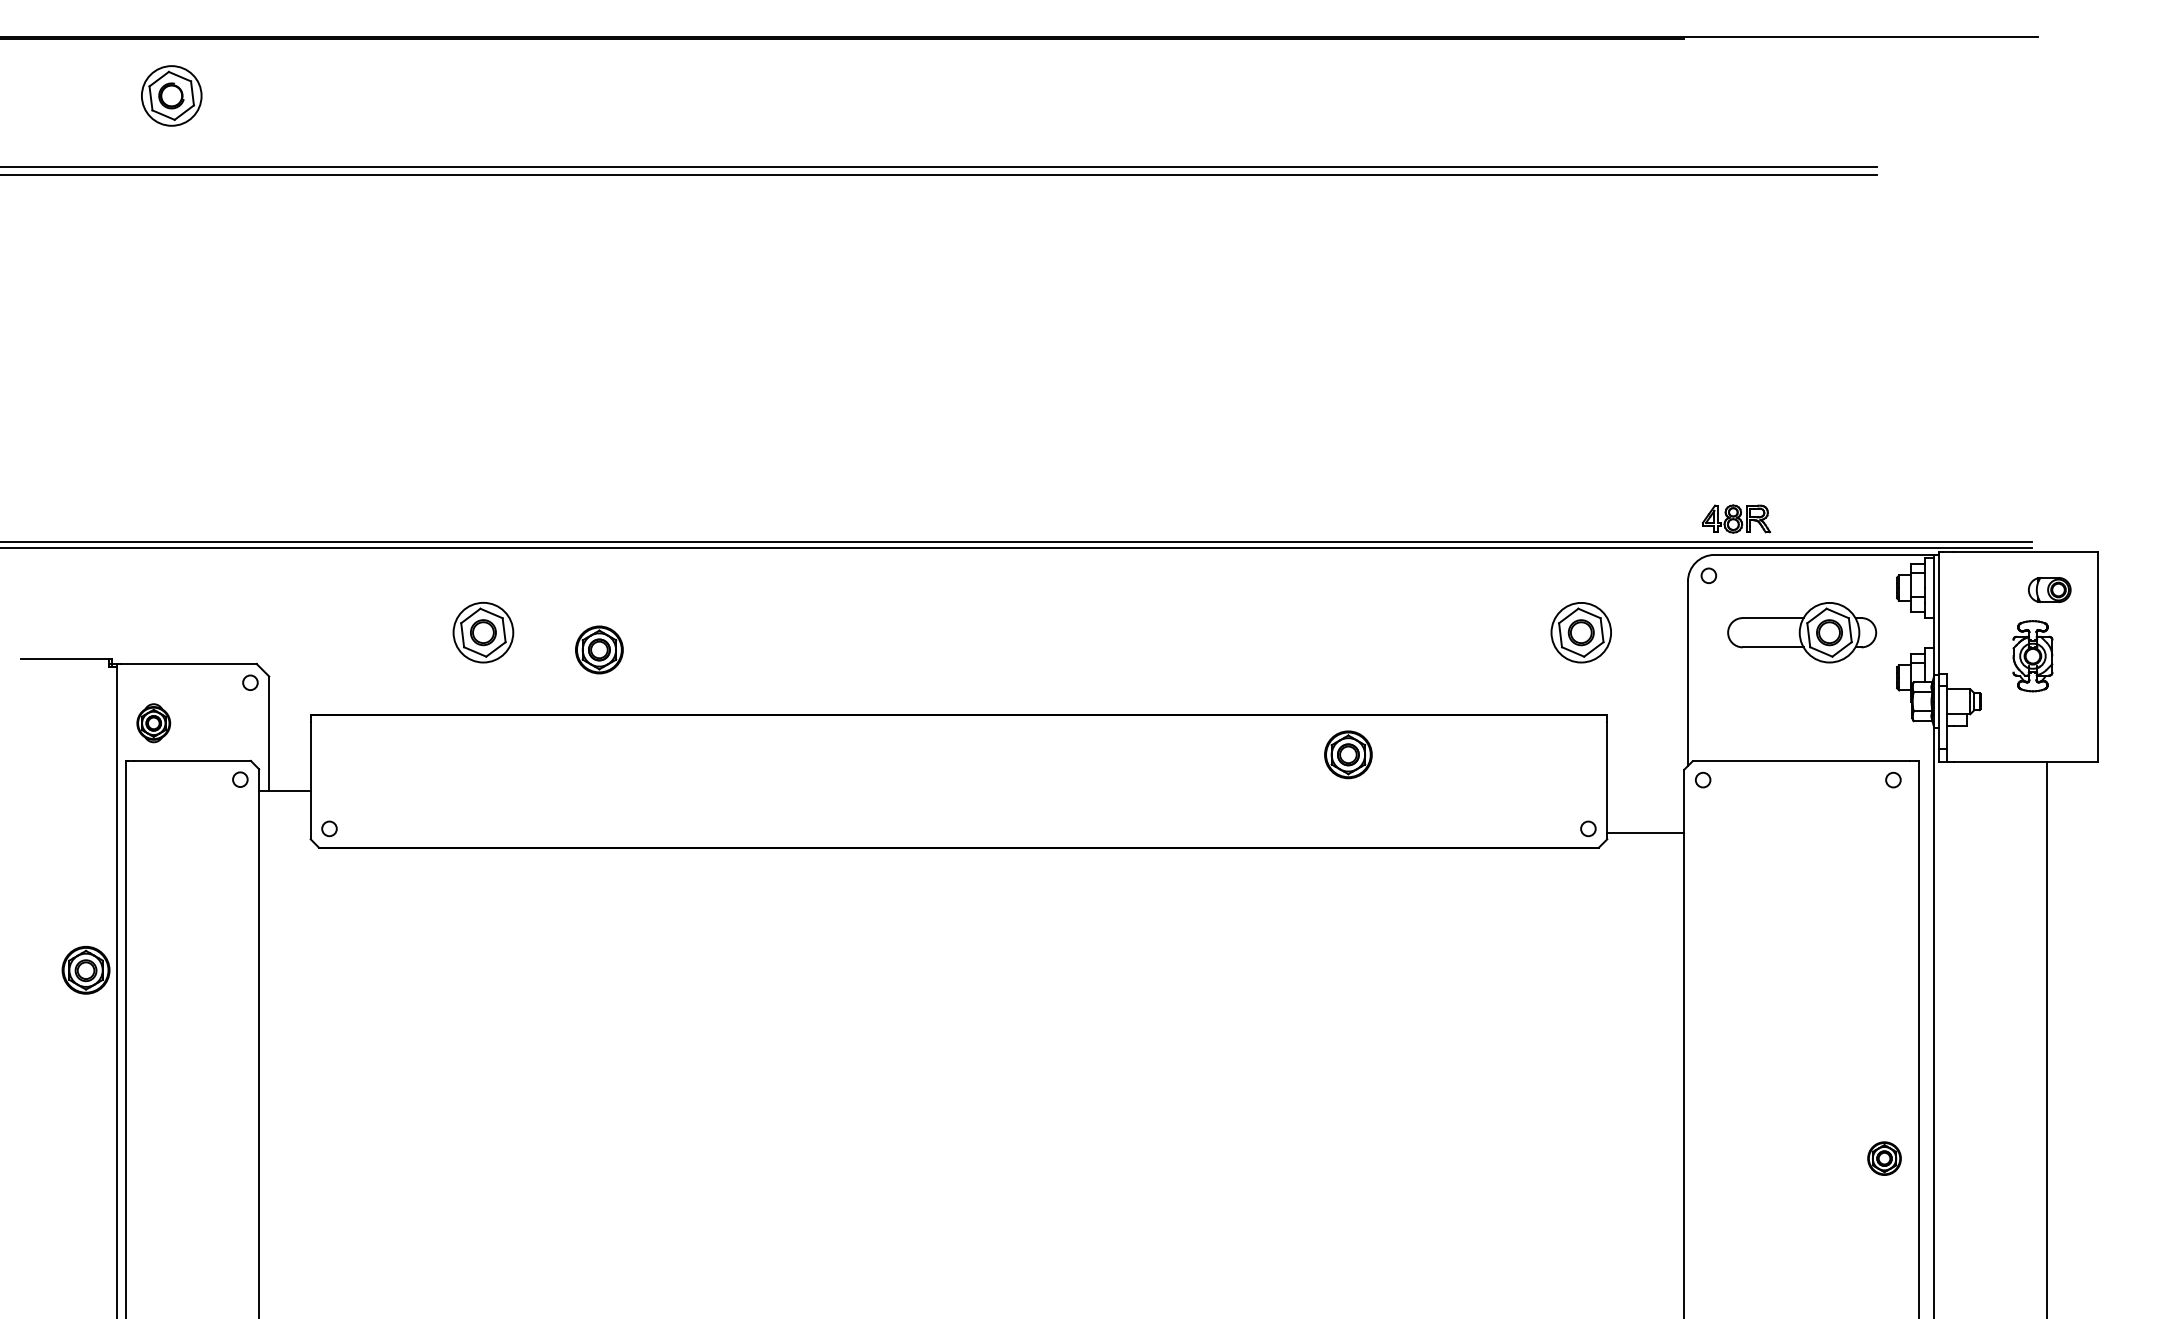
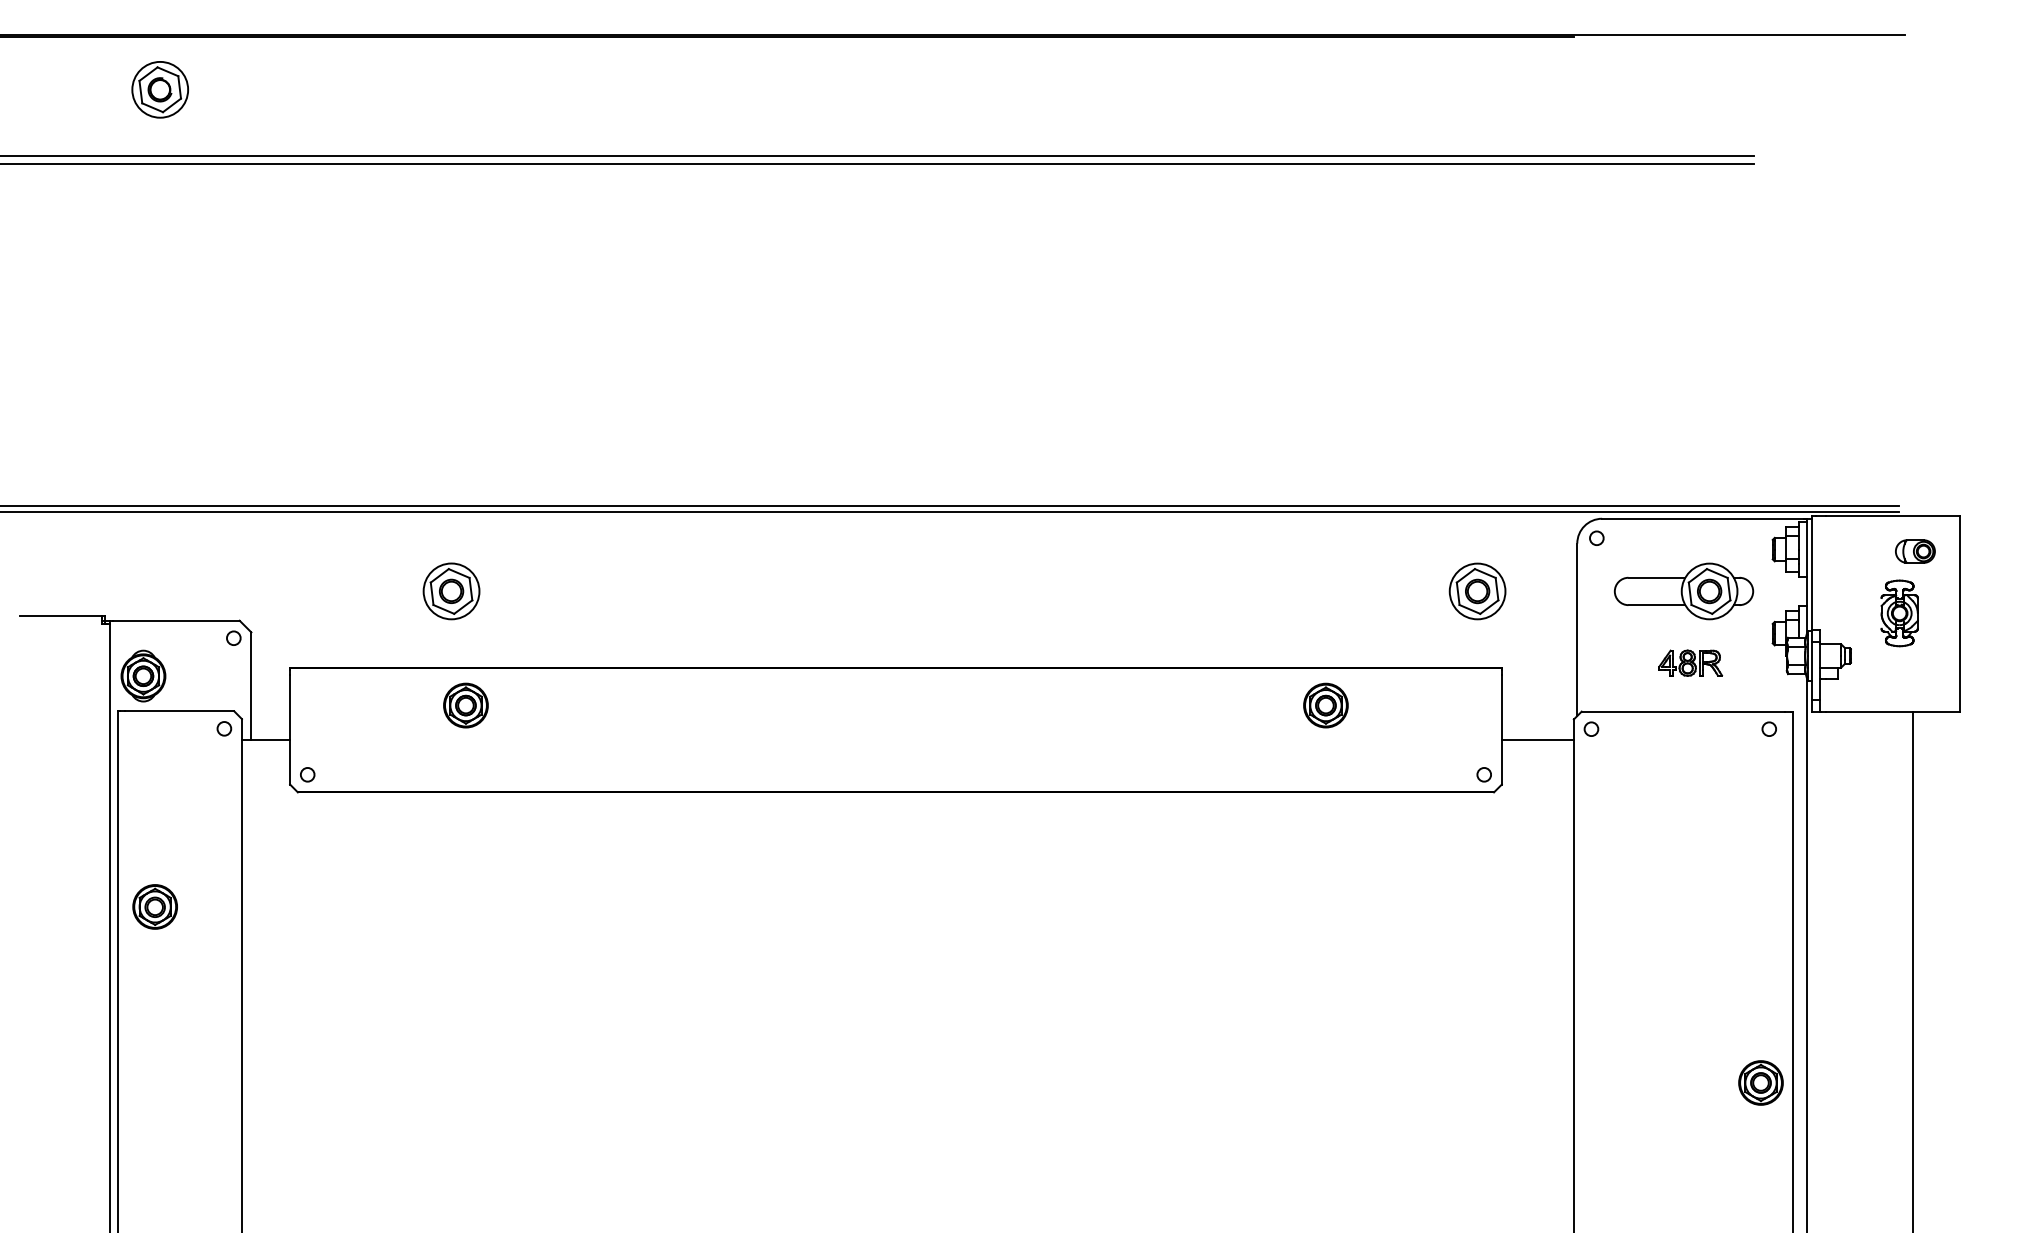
part: (1736, 518) -> (1690, 662), moved
part: (598, 649) -> (465, 705), moved
part: (153, 722) -> (143, 675), size x1.43
part: (1347, 754) -> (1325, 705), moved
line: (1645, 832) -> (1537, 739), moved
part: (85, 969) -> (154, 906), moved
part: (1884, 1158) -> (1760, 1082), size x1.43

